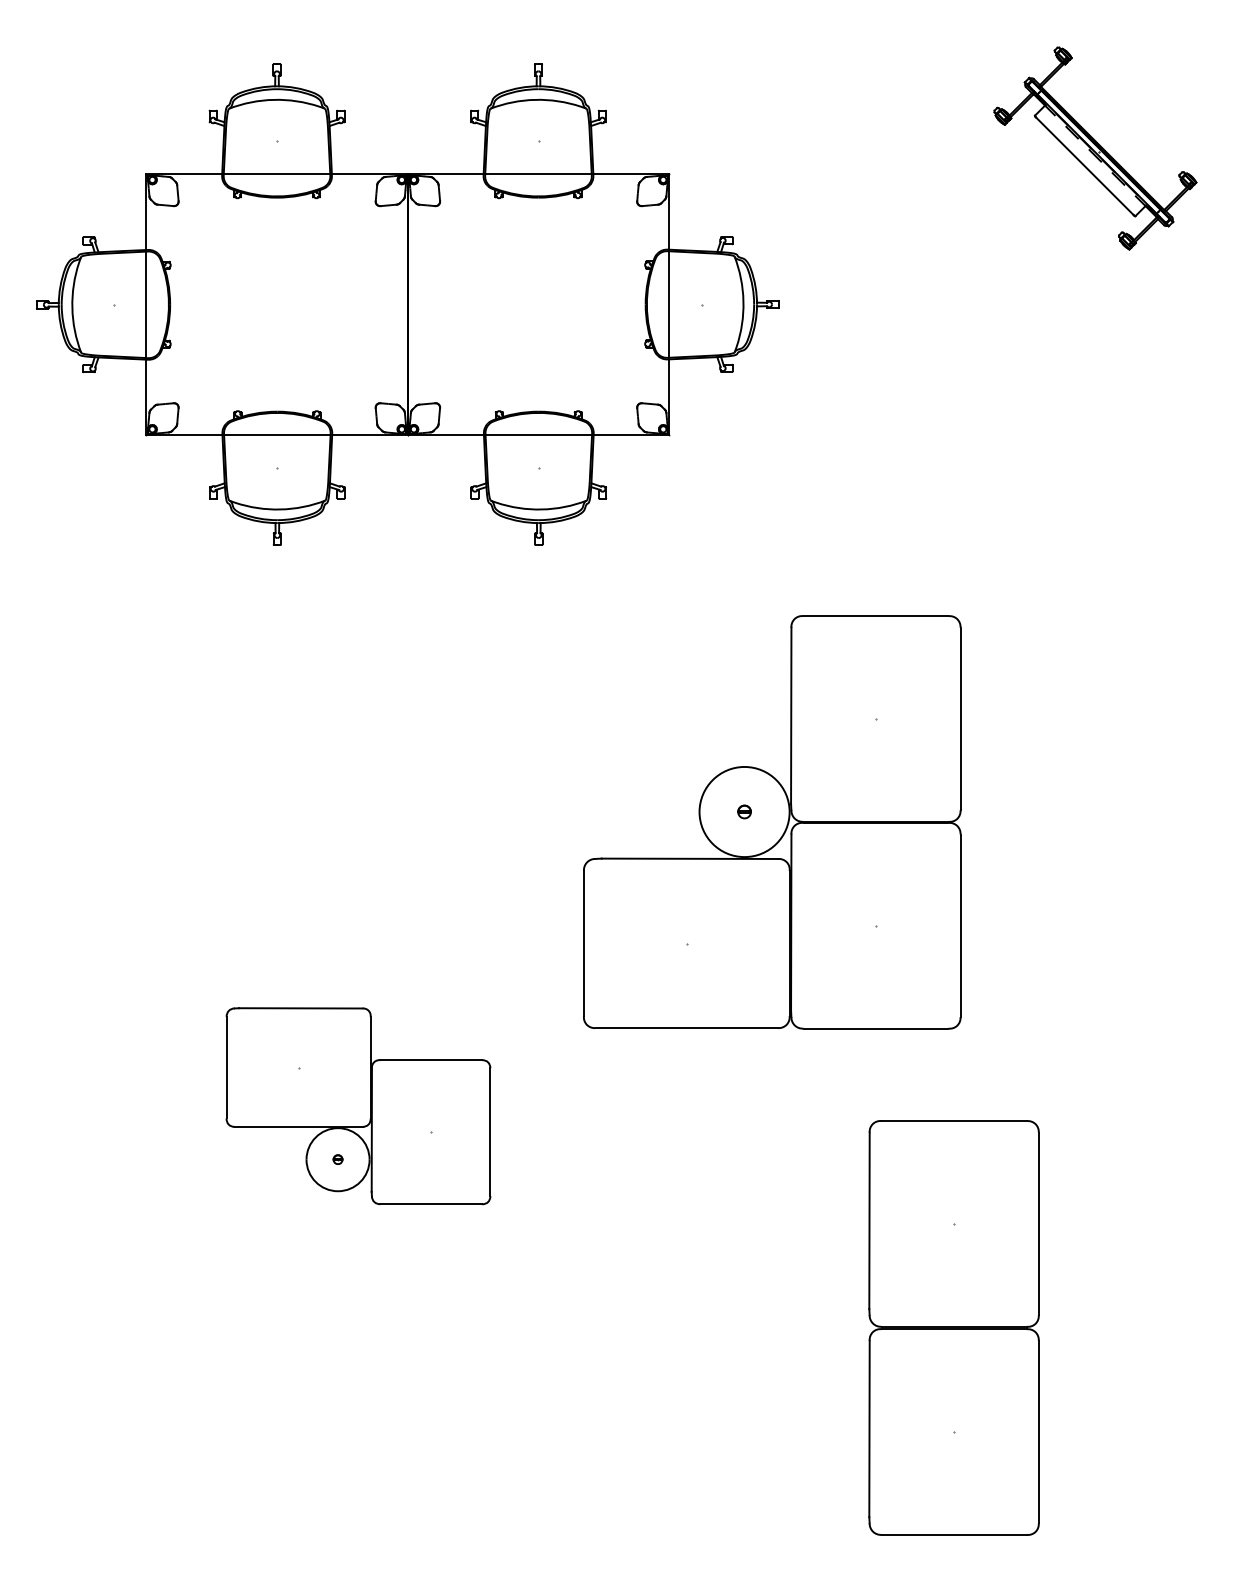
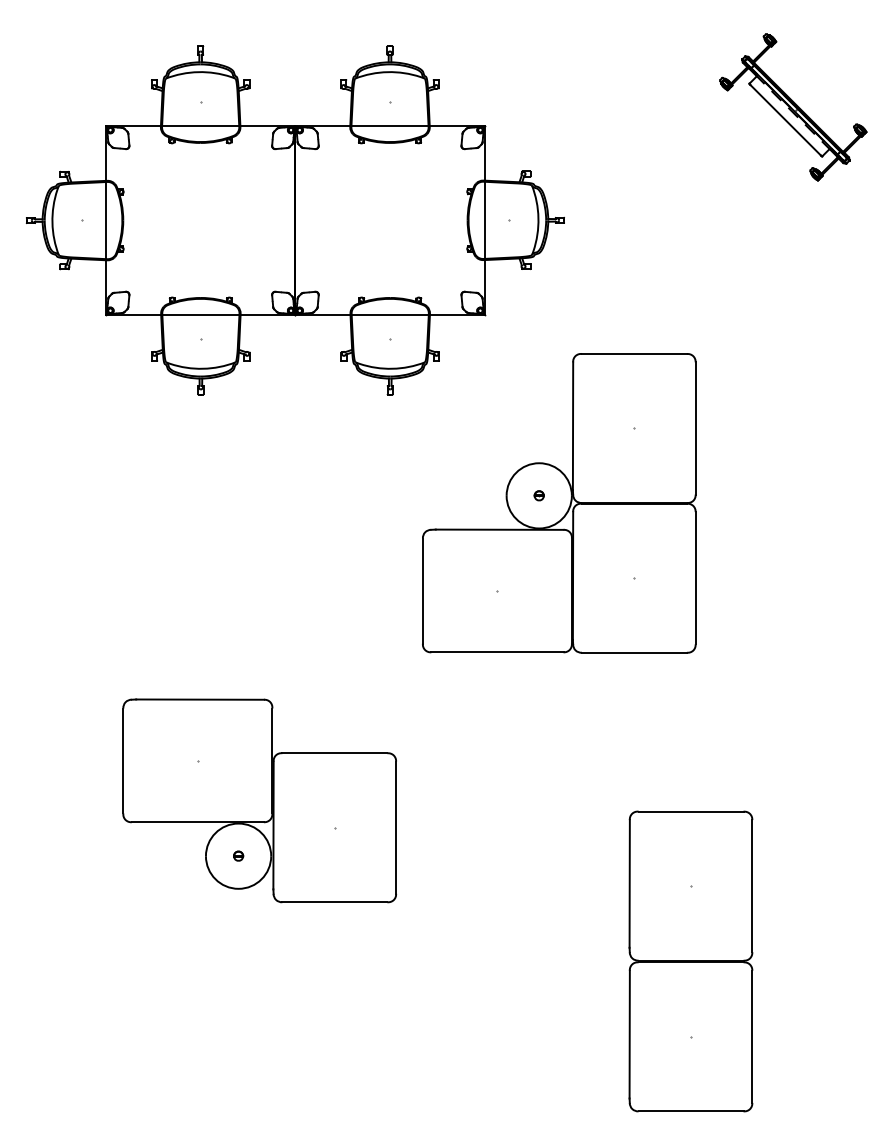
part: (772, 822) -> (559, 503), moved
part: (358, 1105) -> (259, 800), size x1.43

